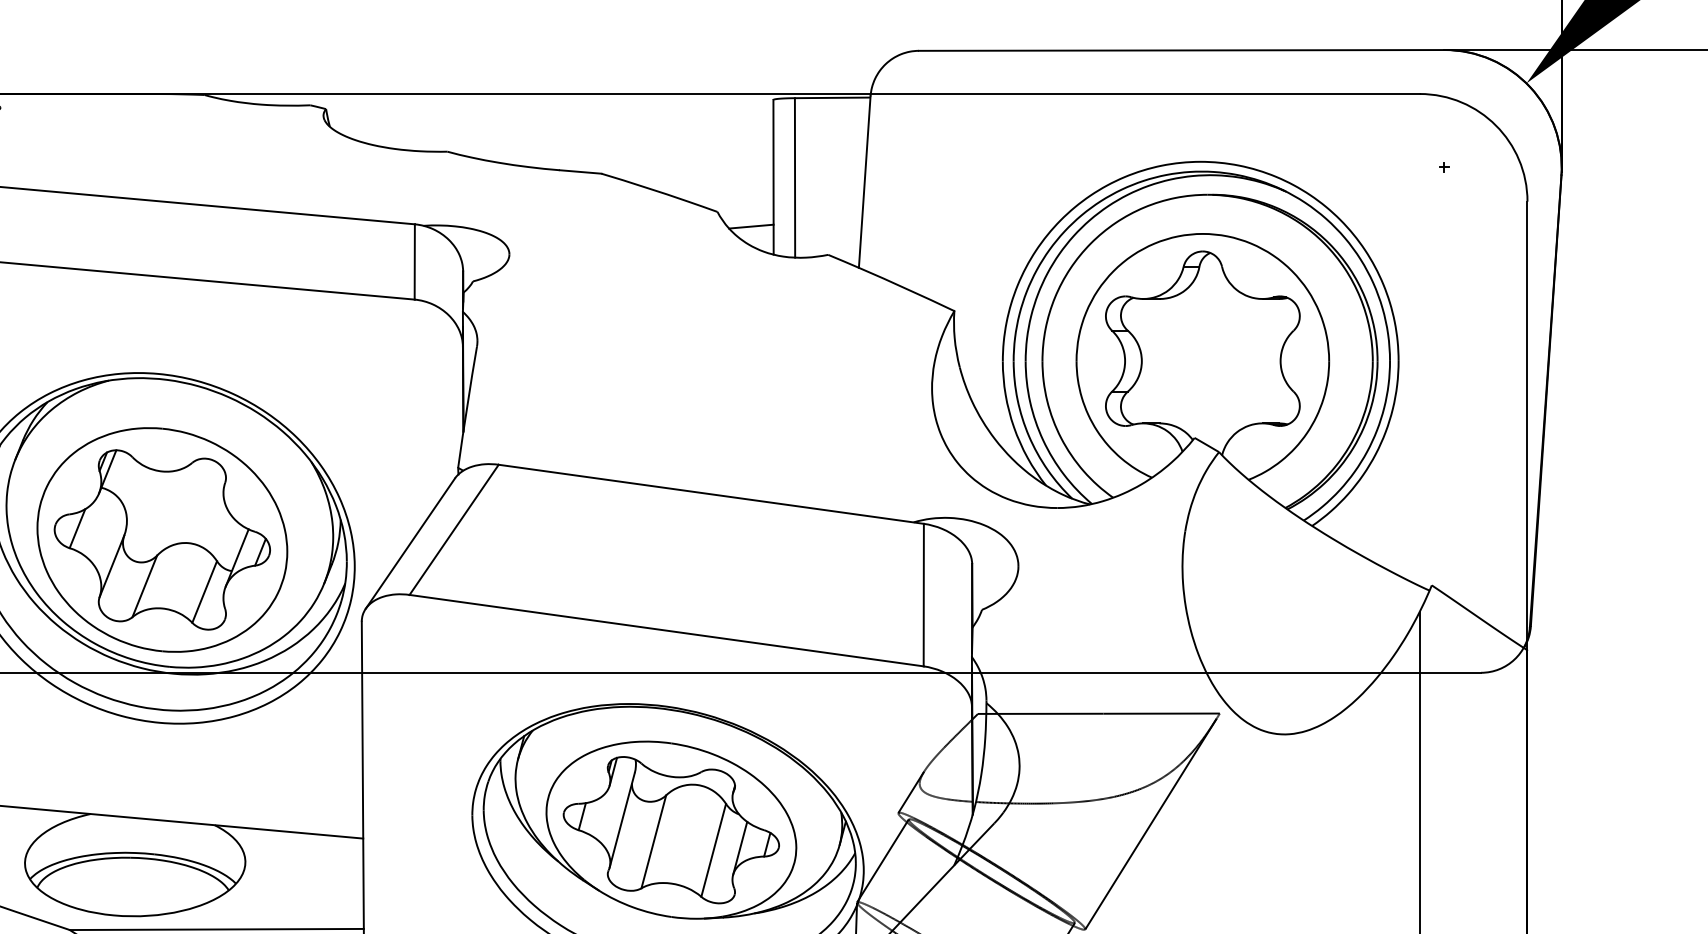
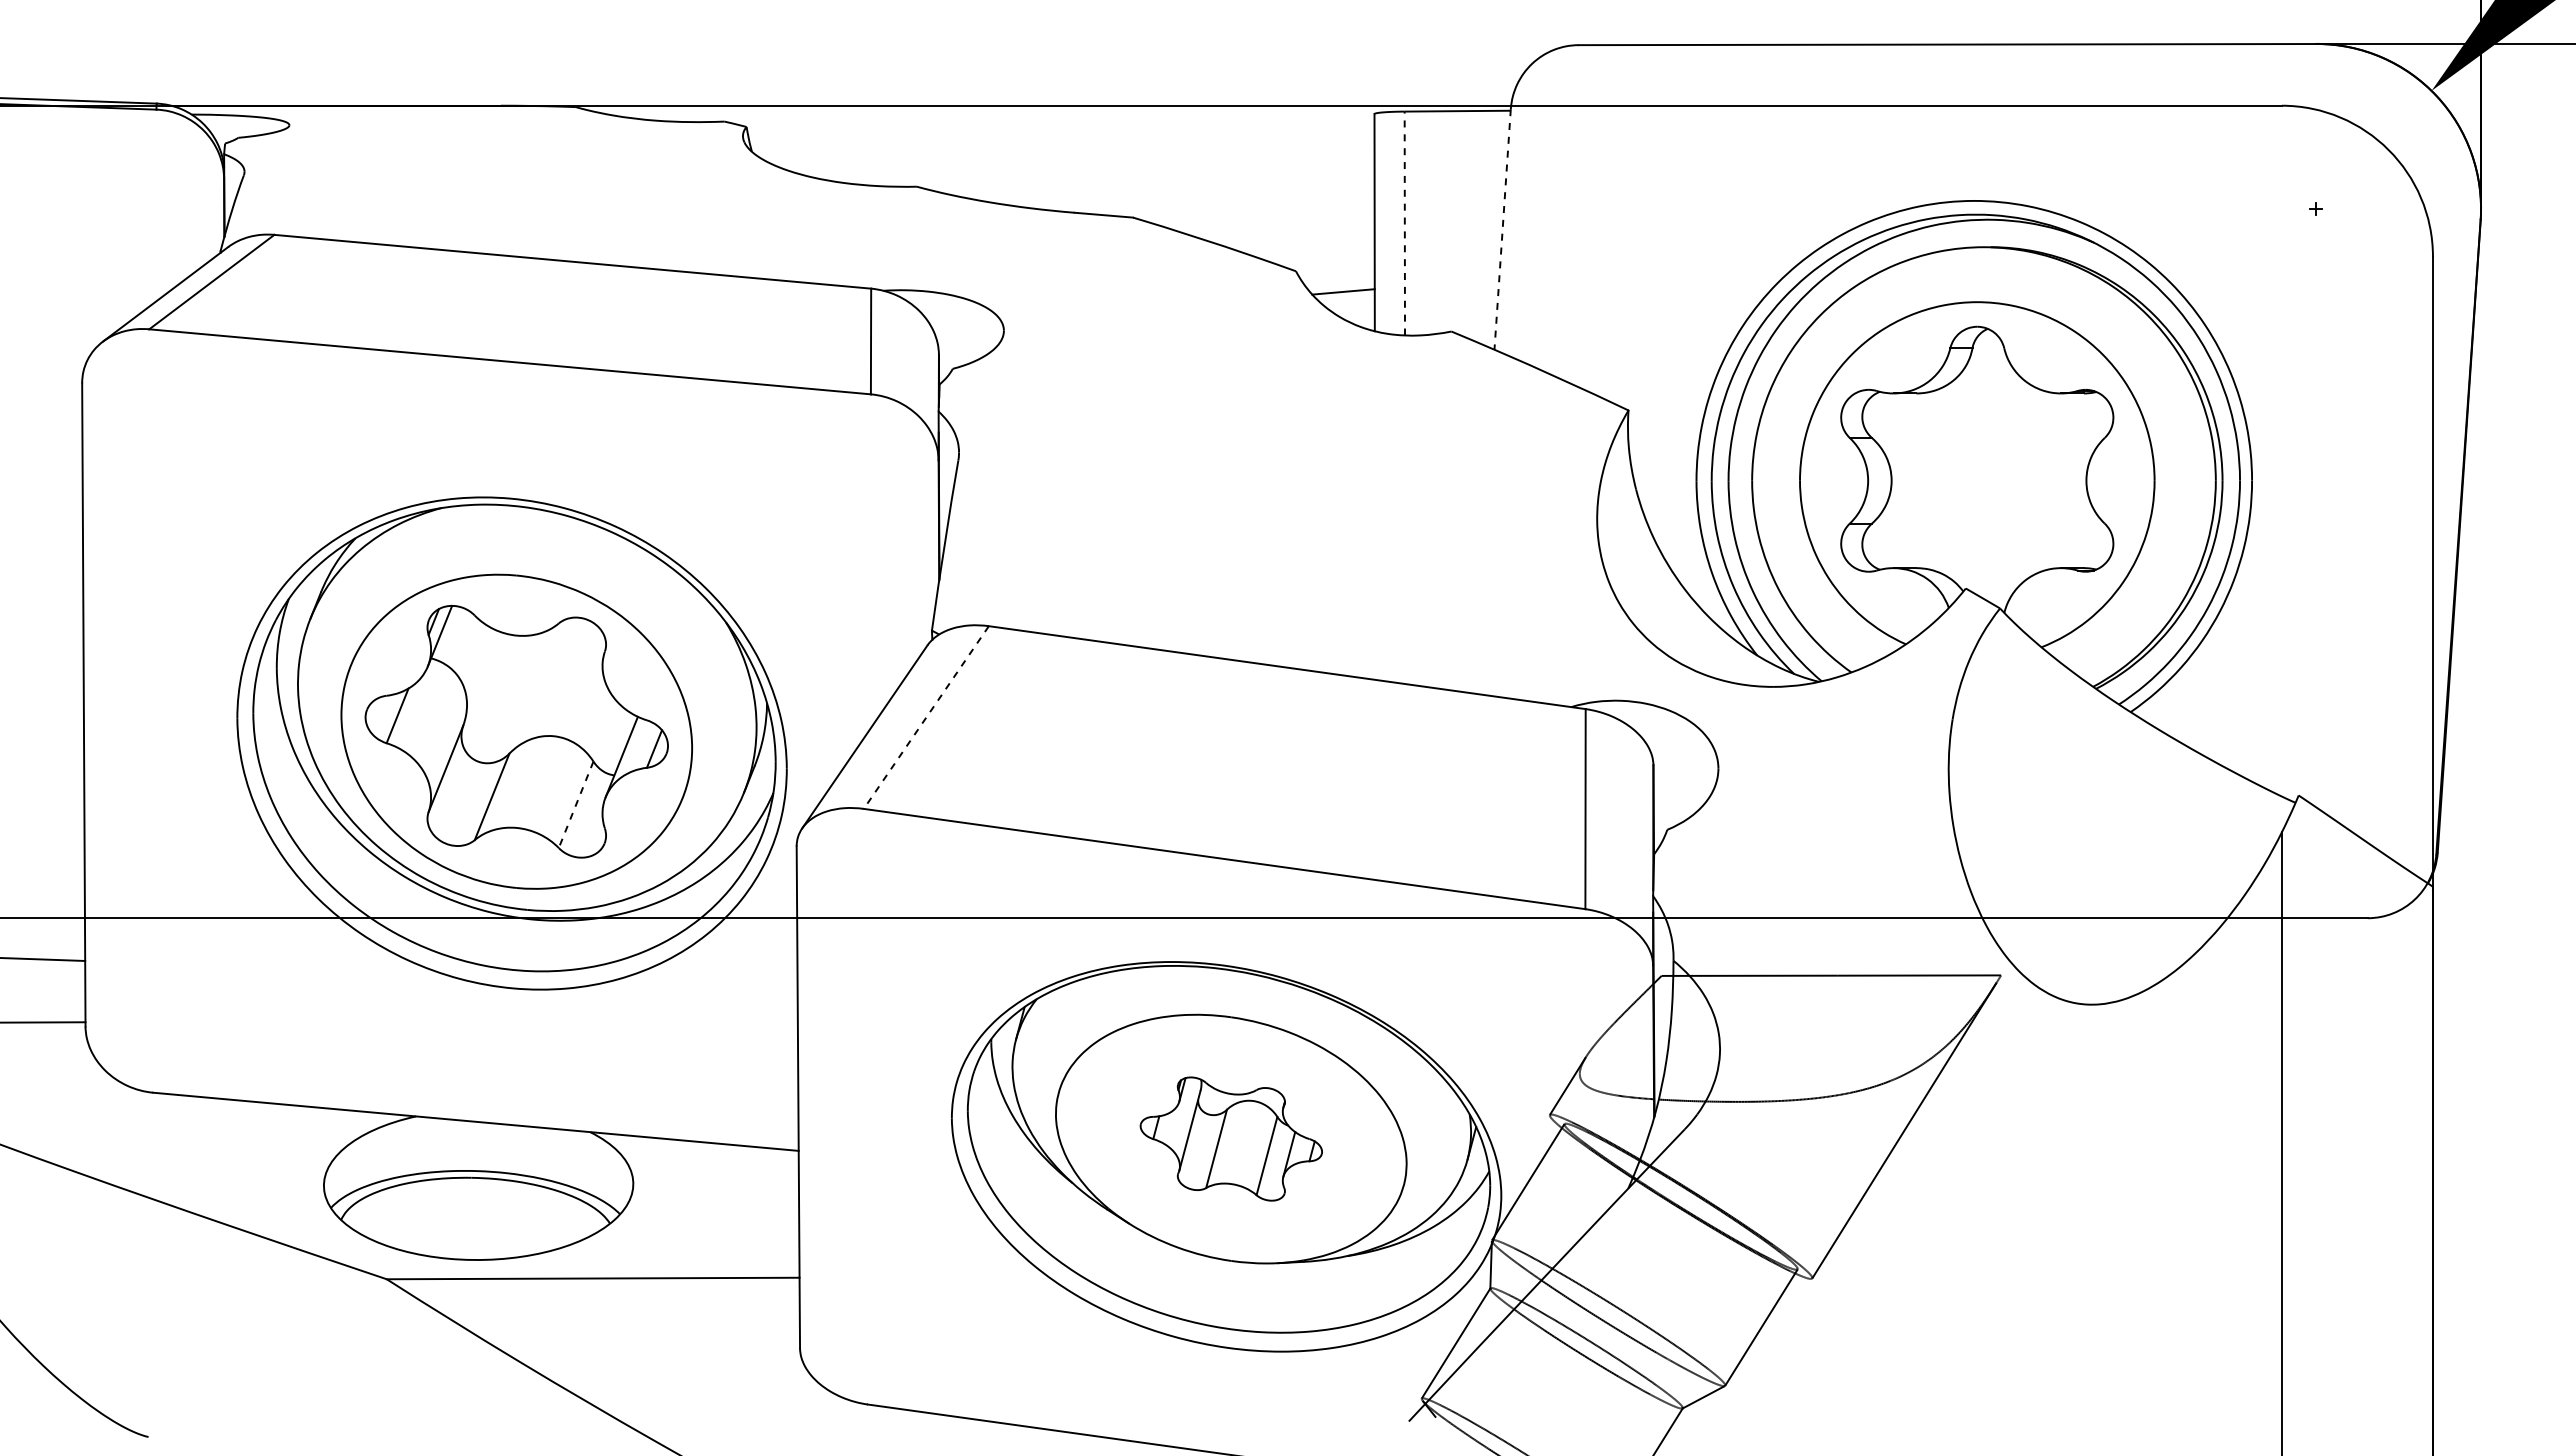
line: (794, 177) -> (1404, 223), solid -> dashed
line: (864, 182) -> (1502, 229), solid -> dashed
line: (454, 529) -> (926, 717), solid -> dashed
line: (204, 591) -> (576, 804), solid -> dashed
part: (671, 829) -> (1231, 1138), size x0.6

